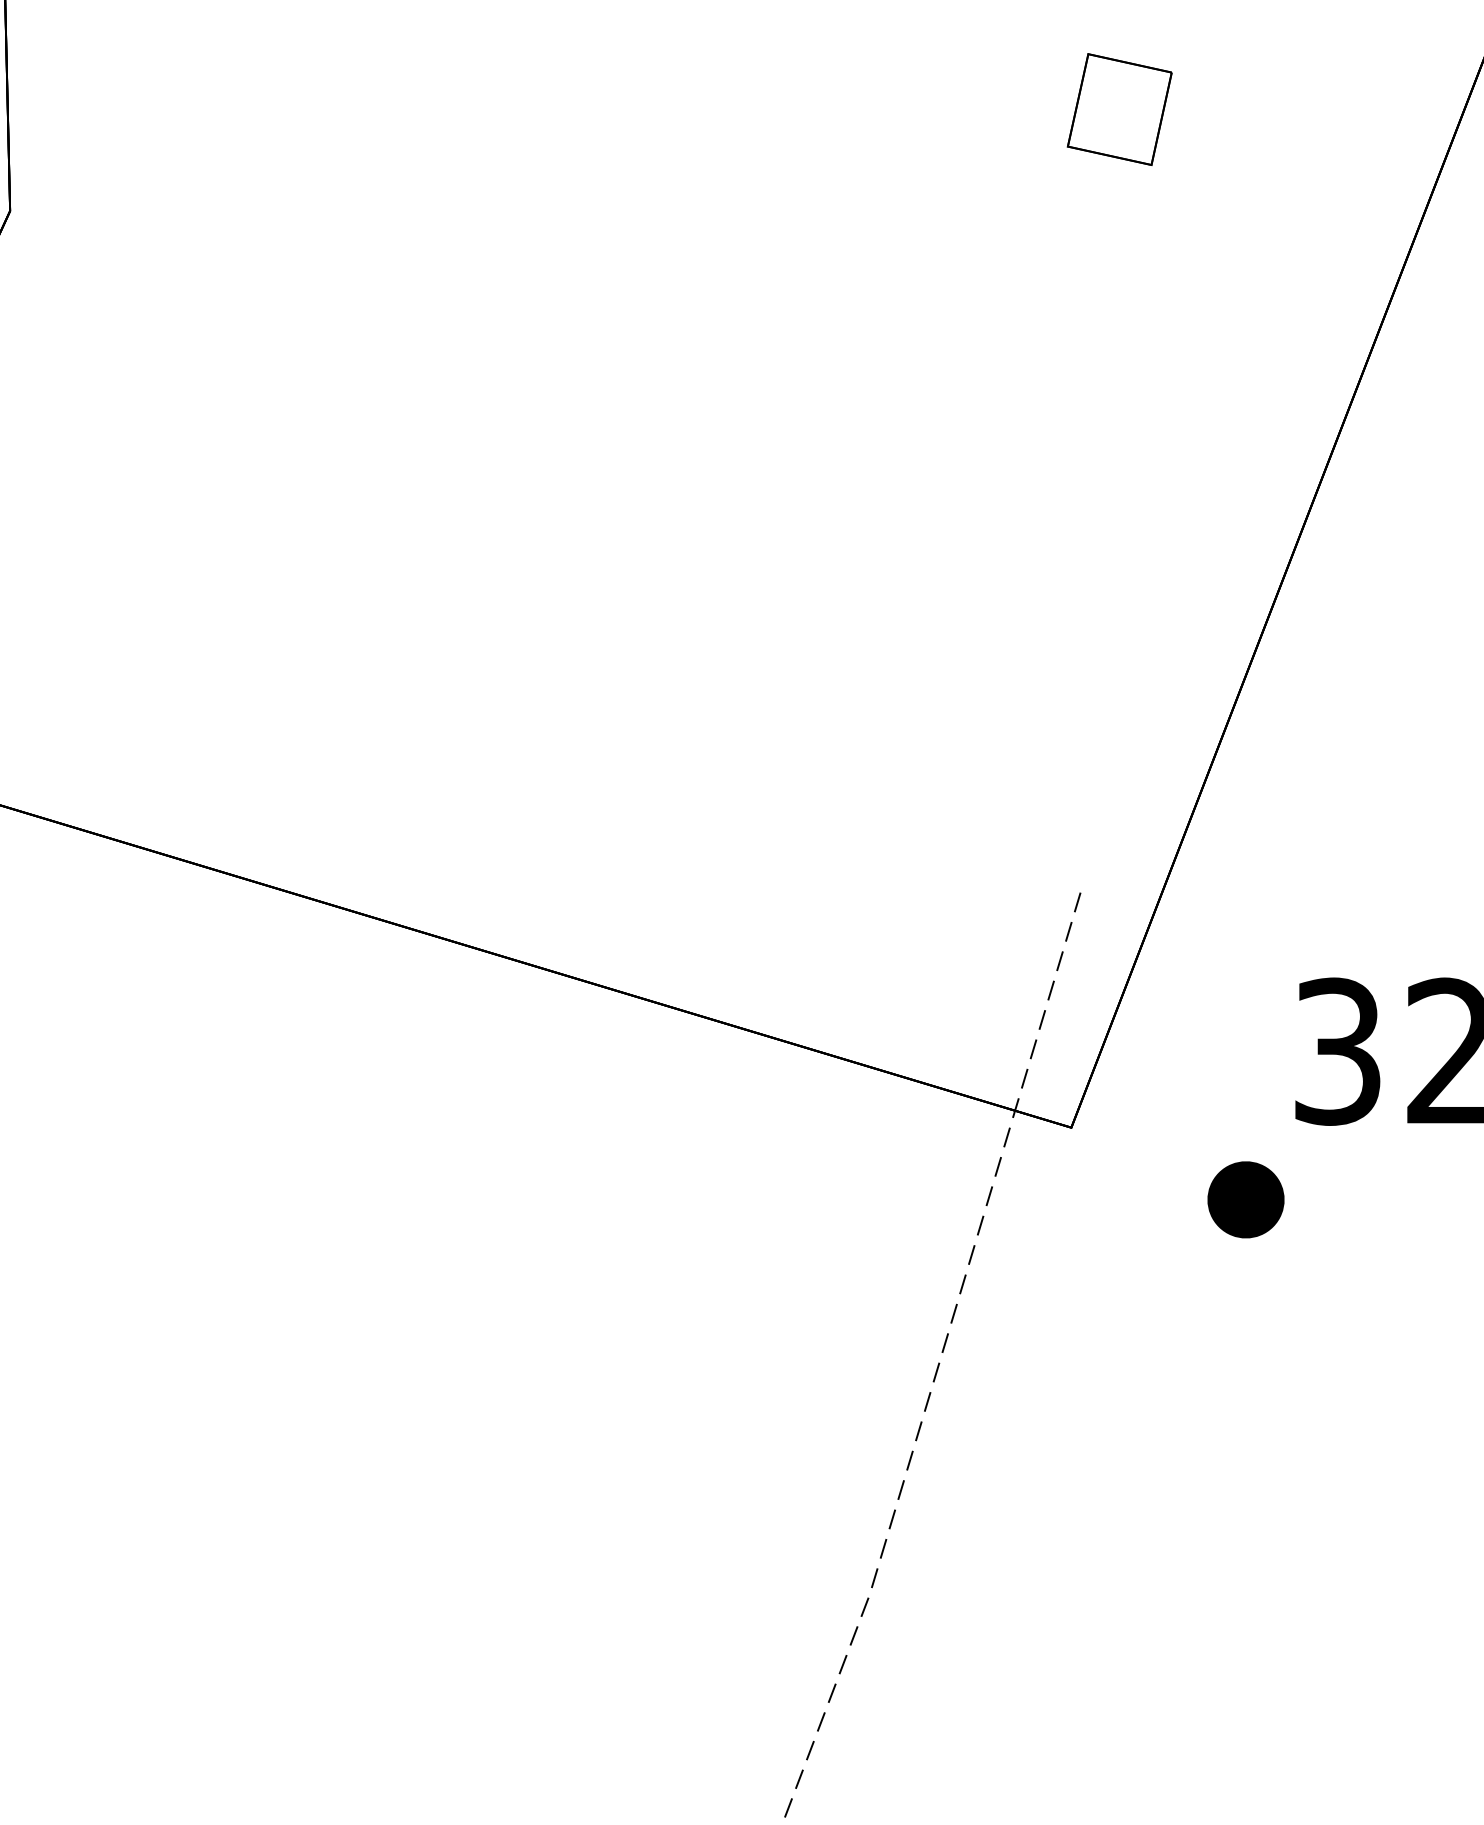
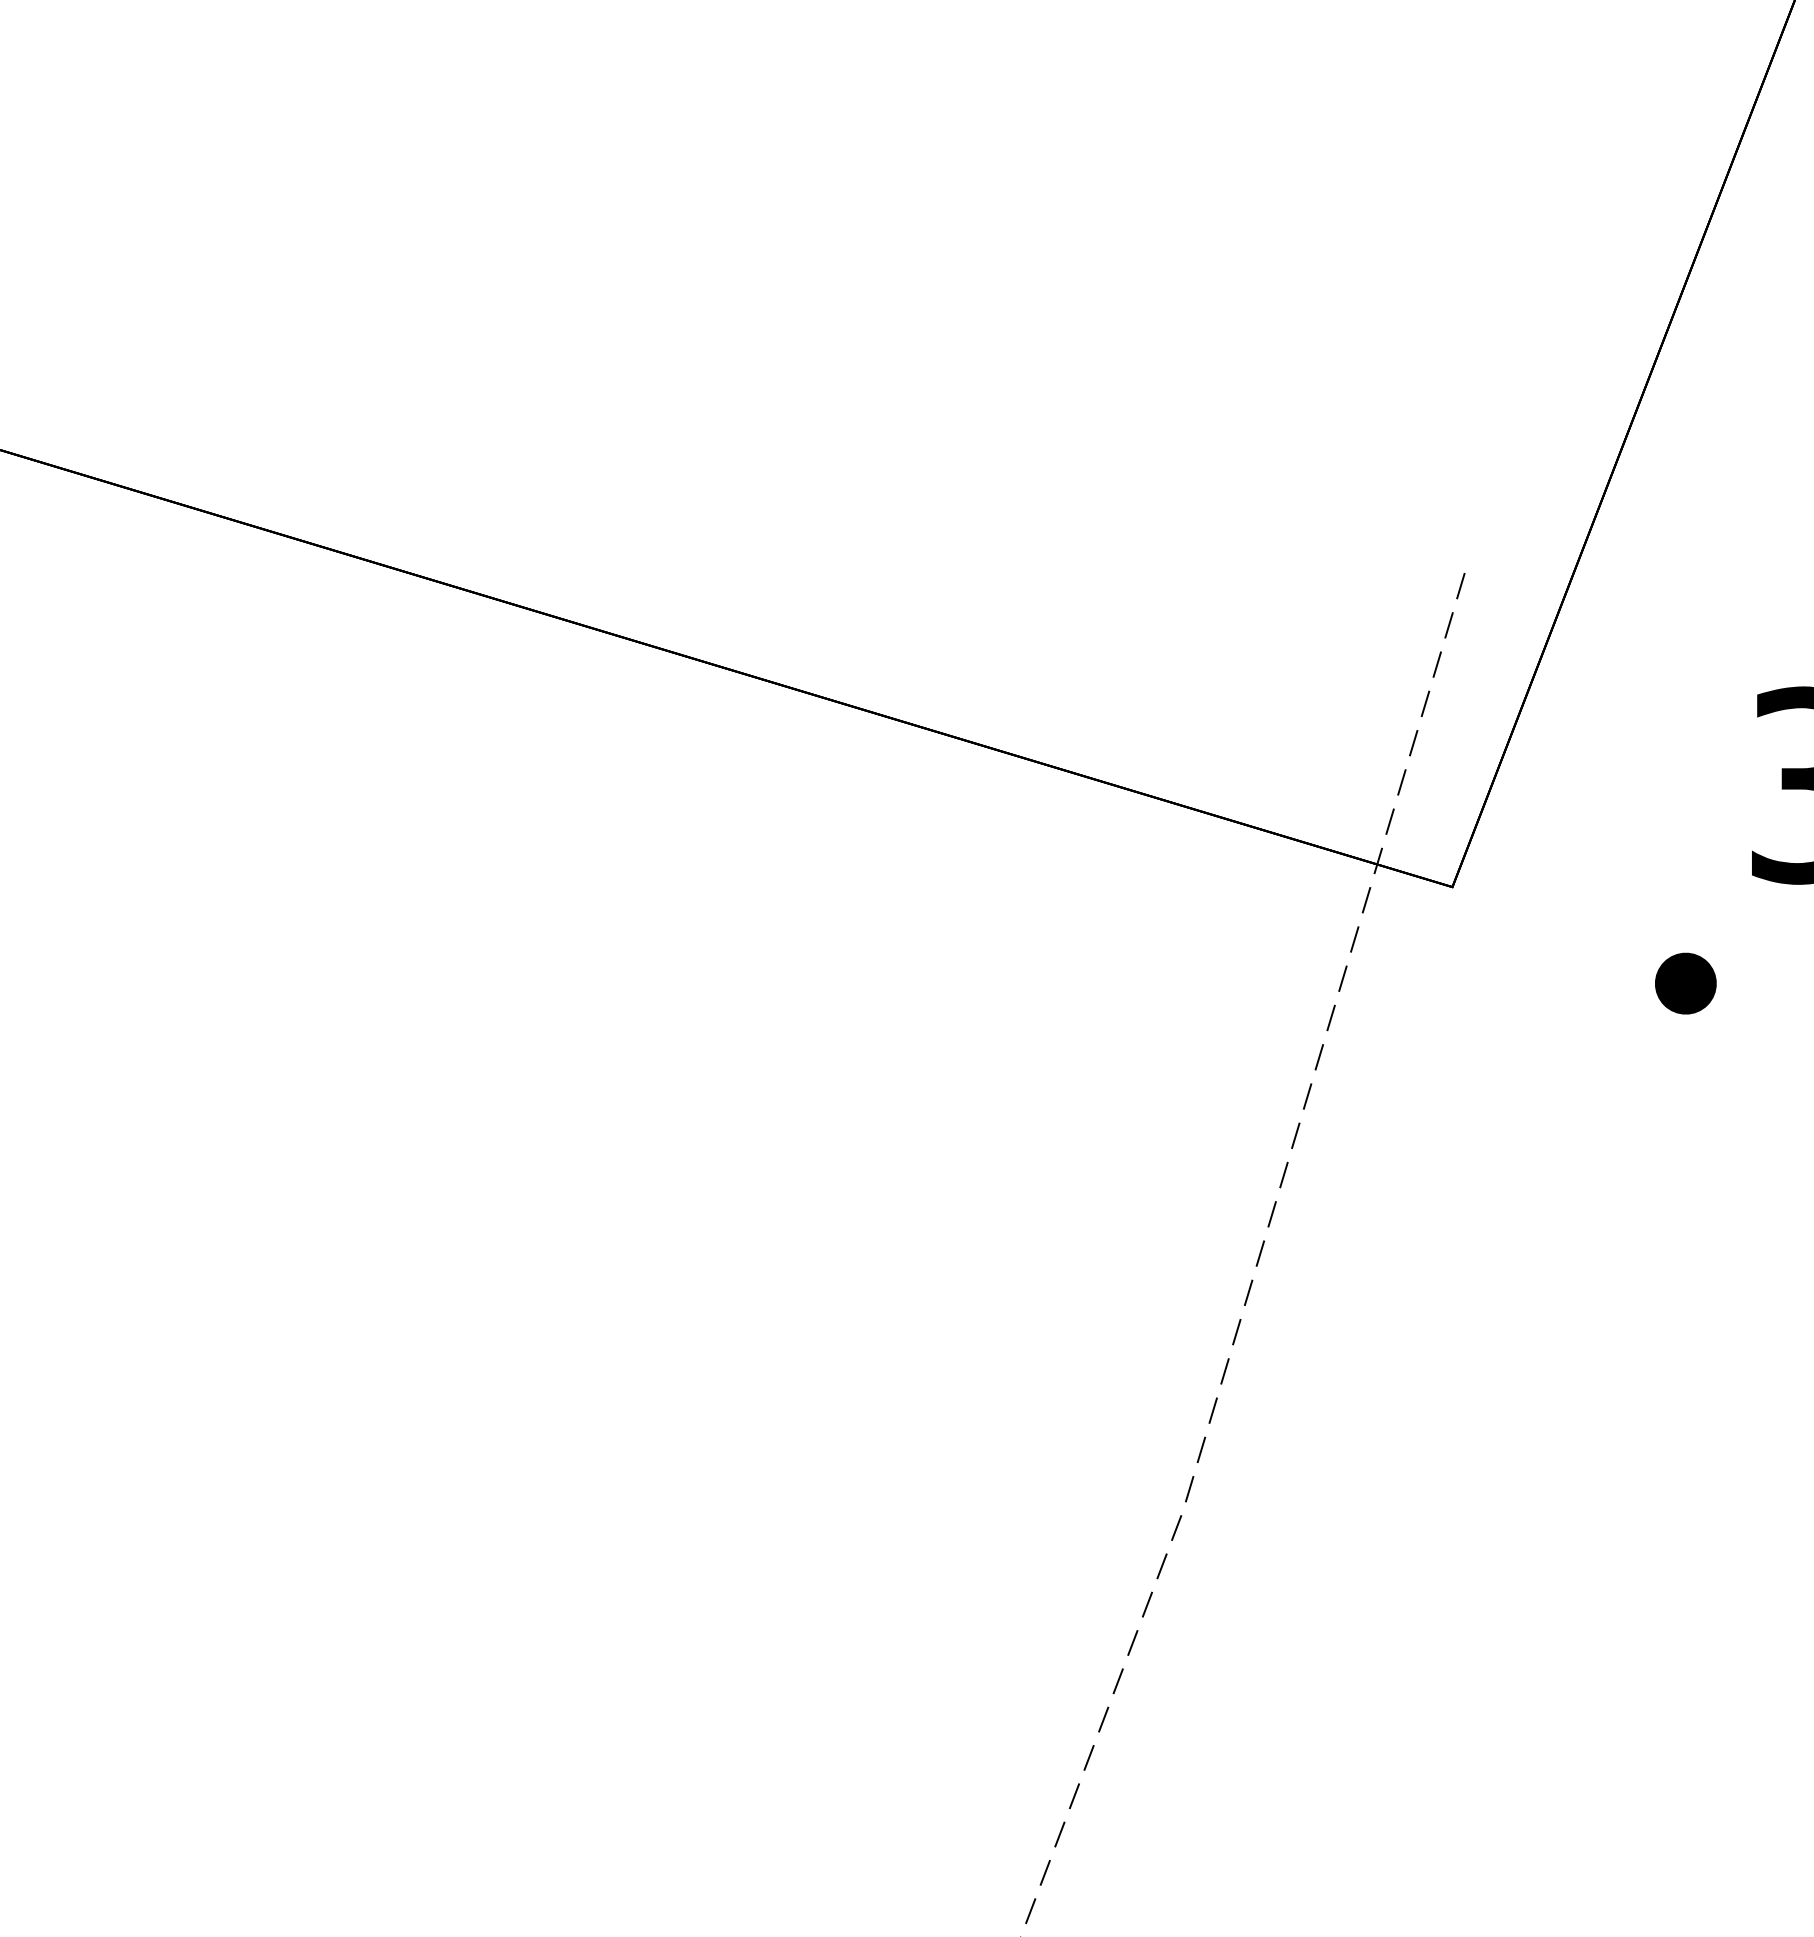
part: (1245, 1199) -> (1685, 983), size x0.6

